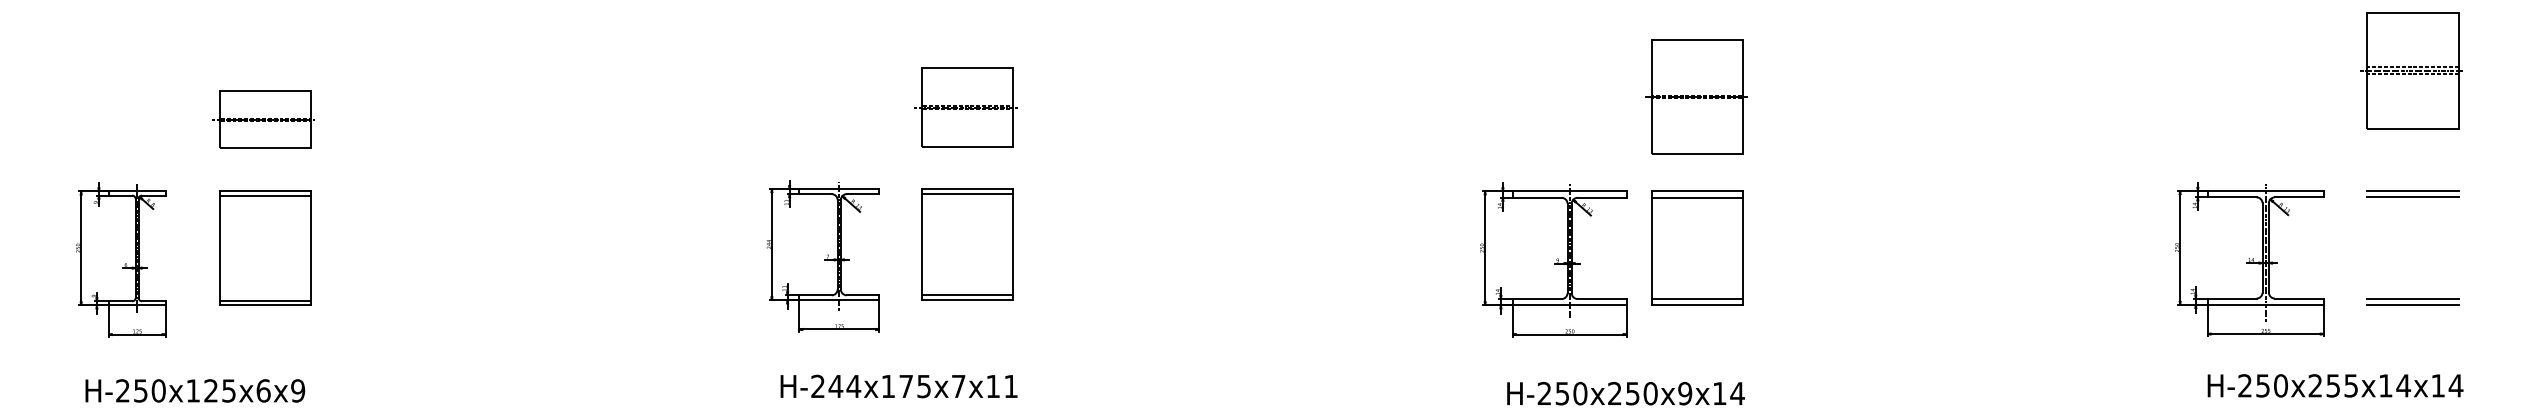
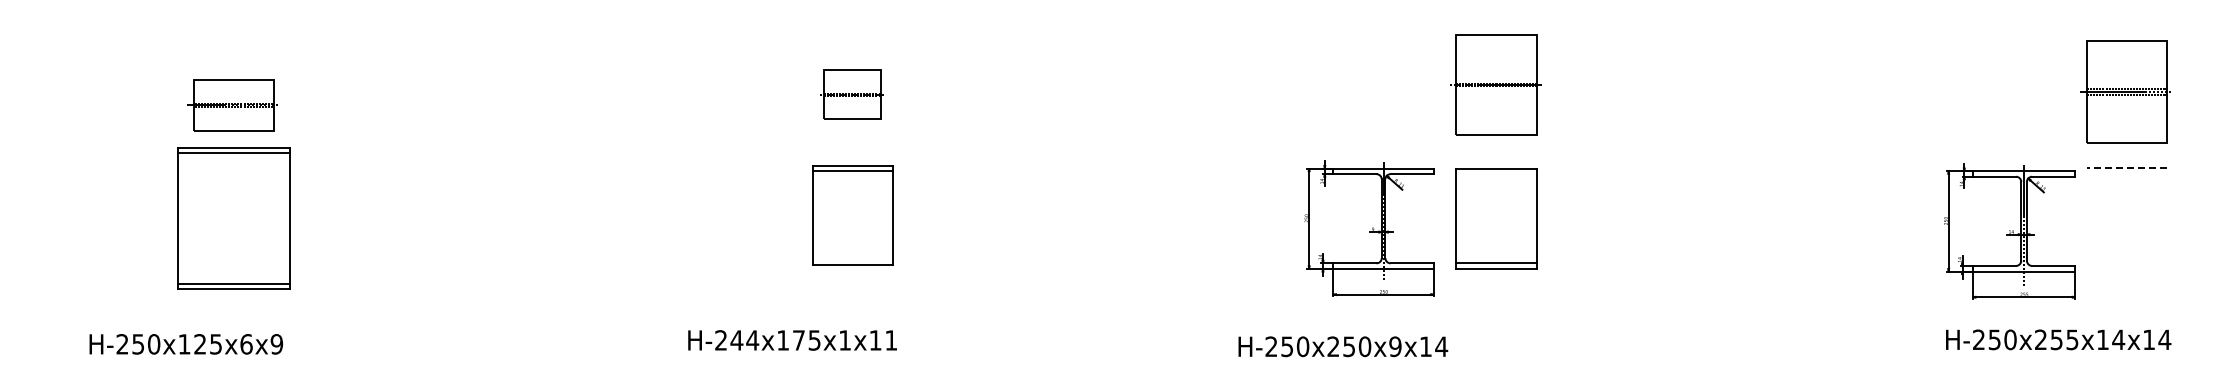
part: (2411, 70) -> (2125, 91), moved
part: (965, 107) -> (851, 94), size x0.7
line: (2412, 191) -> (2126, 168), solid -> dashed
line: (2412, 197) -> (2126, 173), removed
line: (1697, 198) -> (1496, 174), removed
part: (264, 248) -> (233, 218), size x1.4
part: (822, 256) -> (725, 225), removed
part: (120, 259) -> (106, 228), removed
part: (2249, 259) -> (2009, 231), moved
line: (967, 295) -> (852, 260), removed
line: (2412, 298) -> (2126, 262), removed
line: (2412, 304) -> (2126, 268), removed
text: (957, 386) -> (844, 340), H-244x175x7x11 -> H-244x175x1x11
text: (195, 391) -> (186, 344), moved
text: (1626, 393) -> (1343, 346), moved

